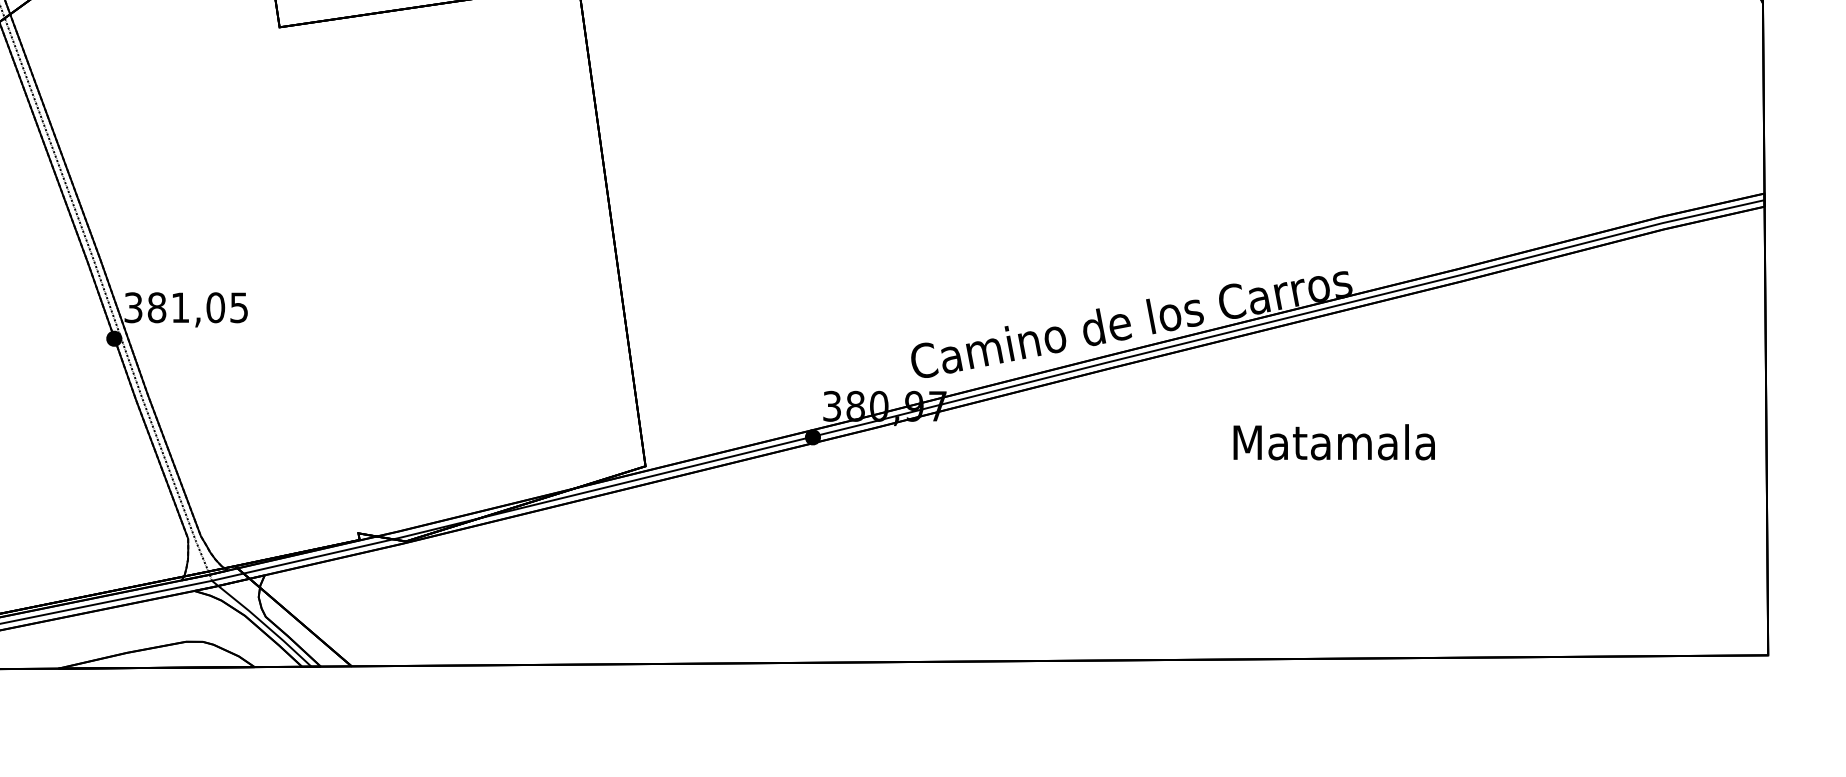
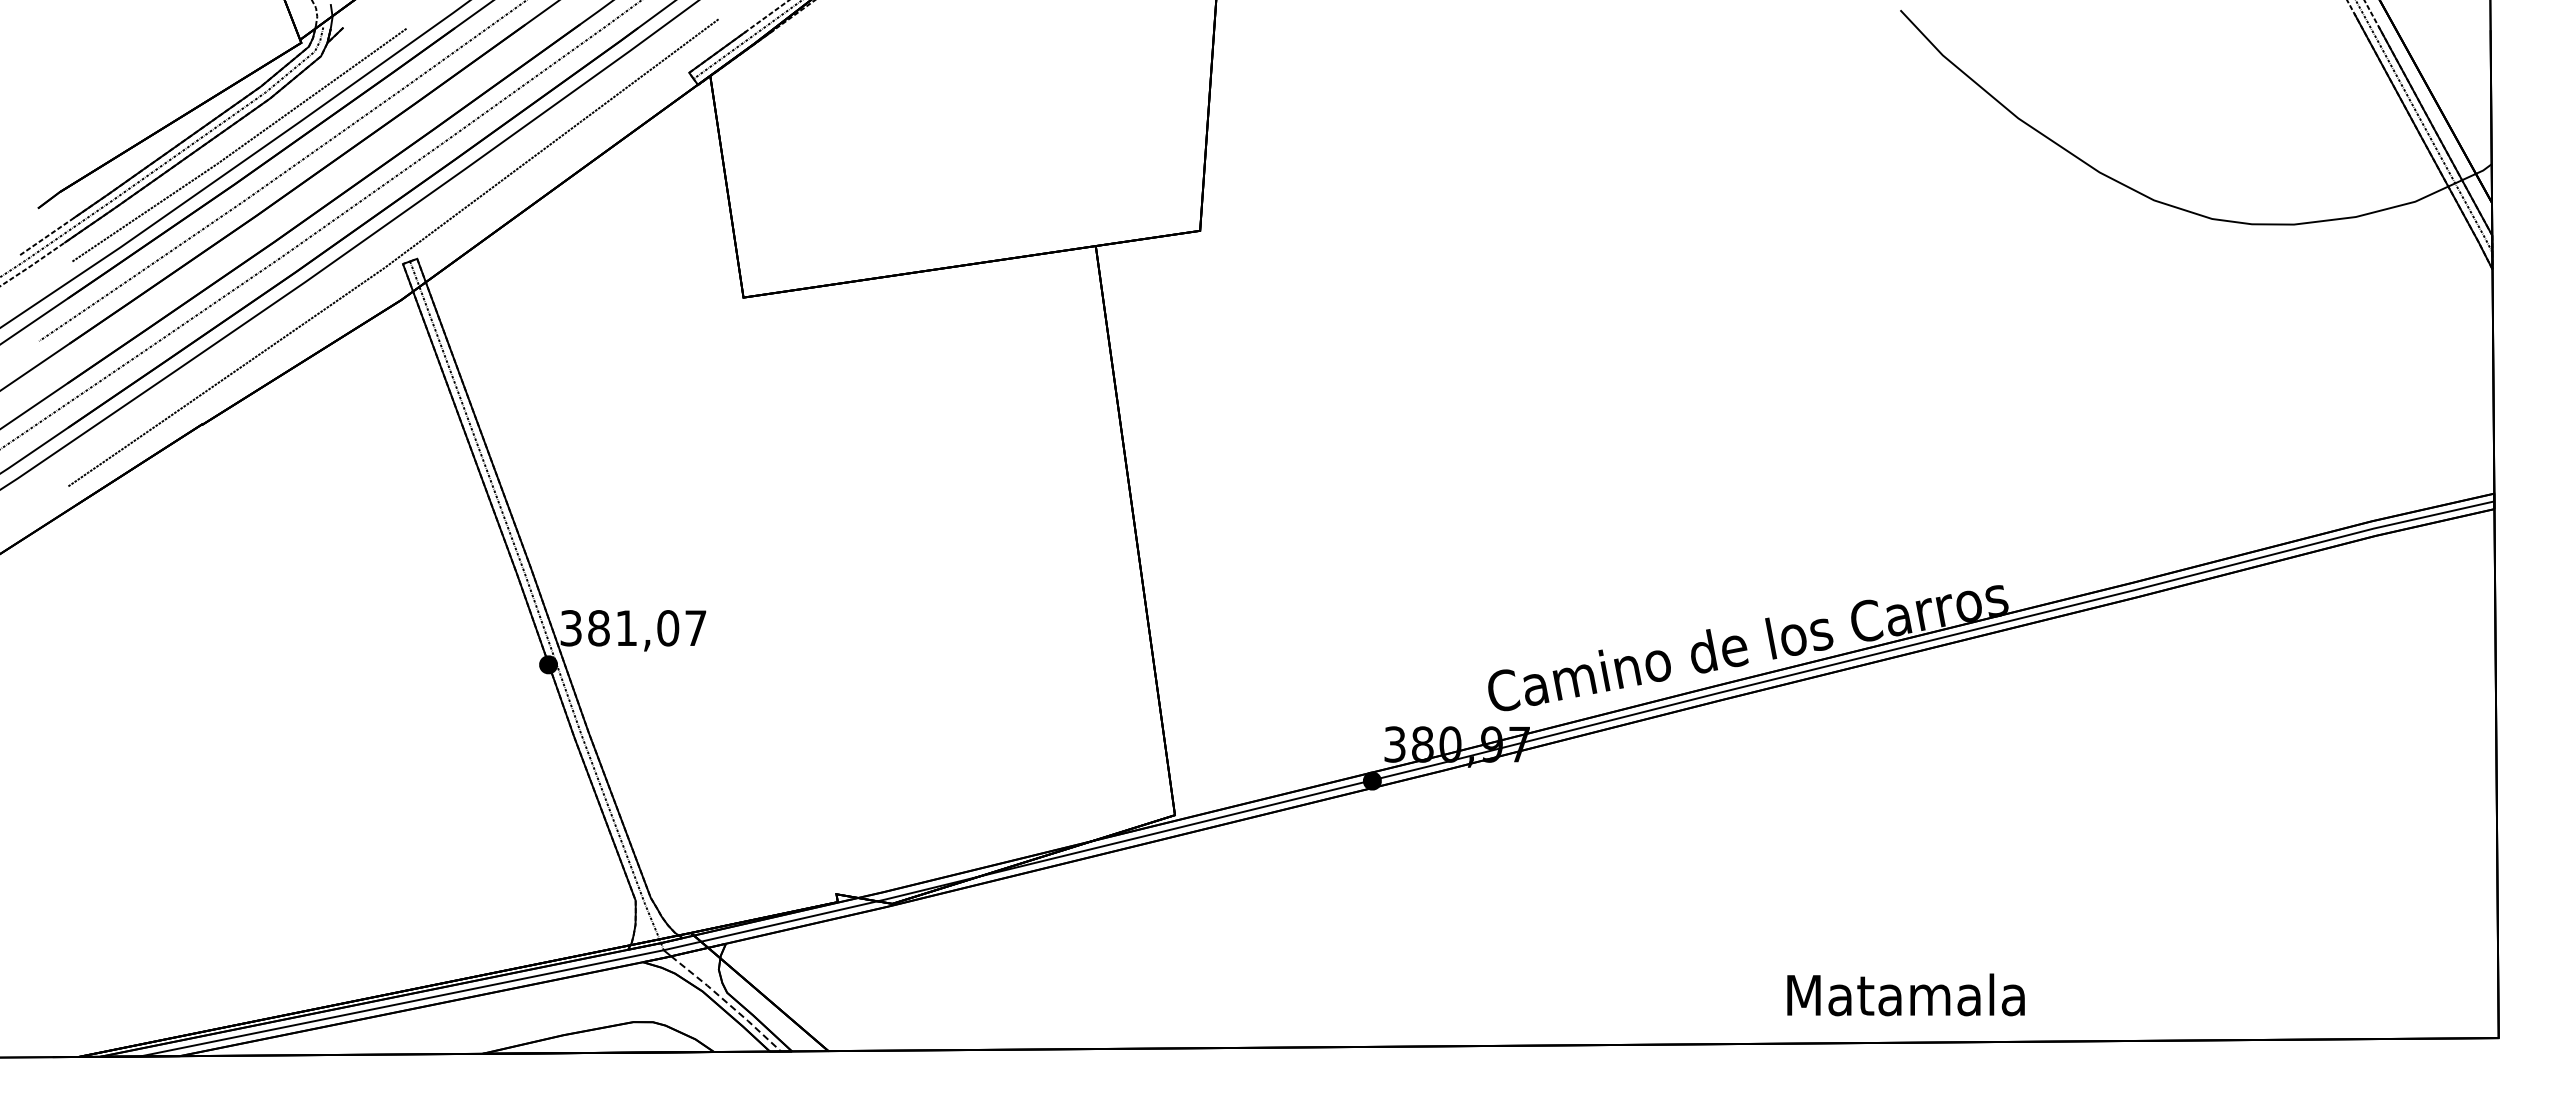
text: (238, 307) -> (695, 628), 381,05 -> 381,07
text: (1333, 441) -> (1905, 994), moved
line: (266, 625) -> (727, 1002), solid -> dashed

